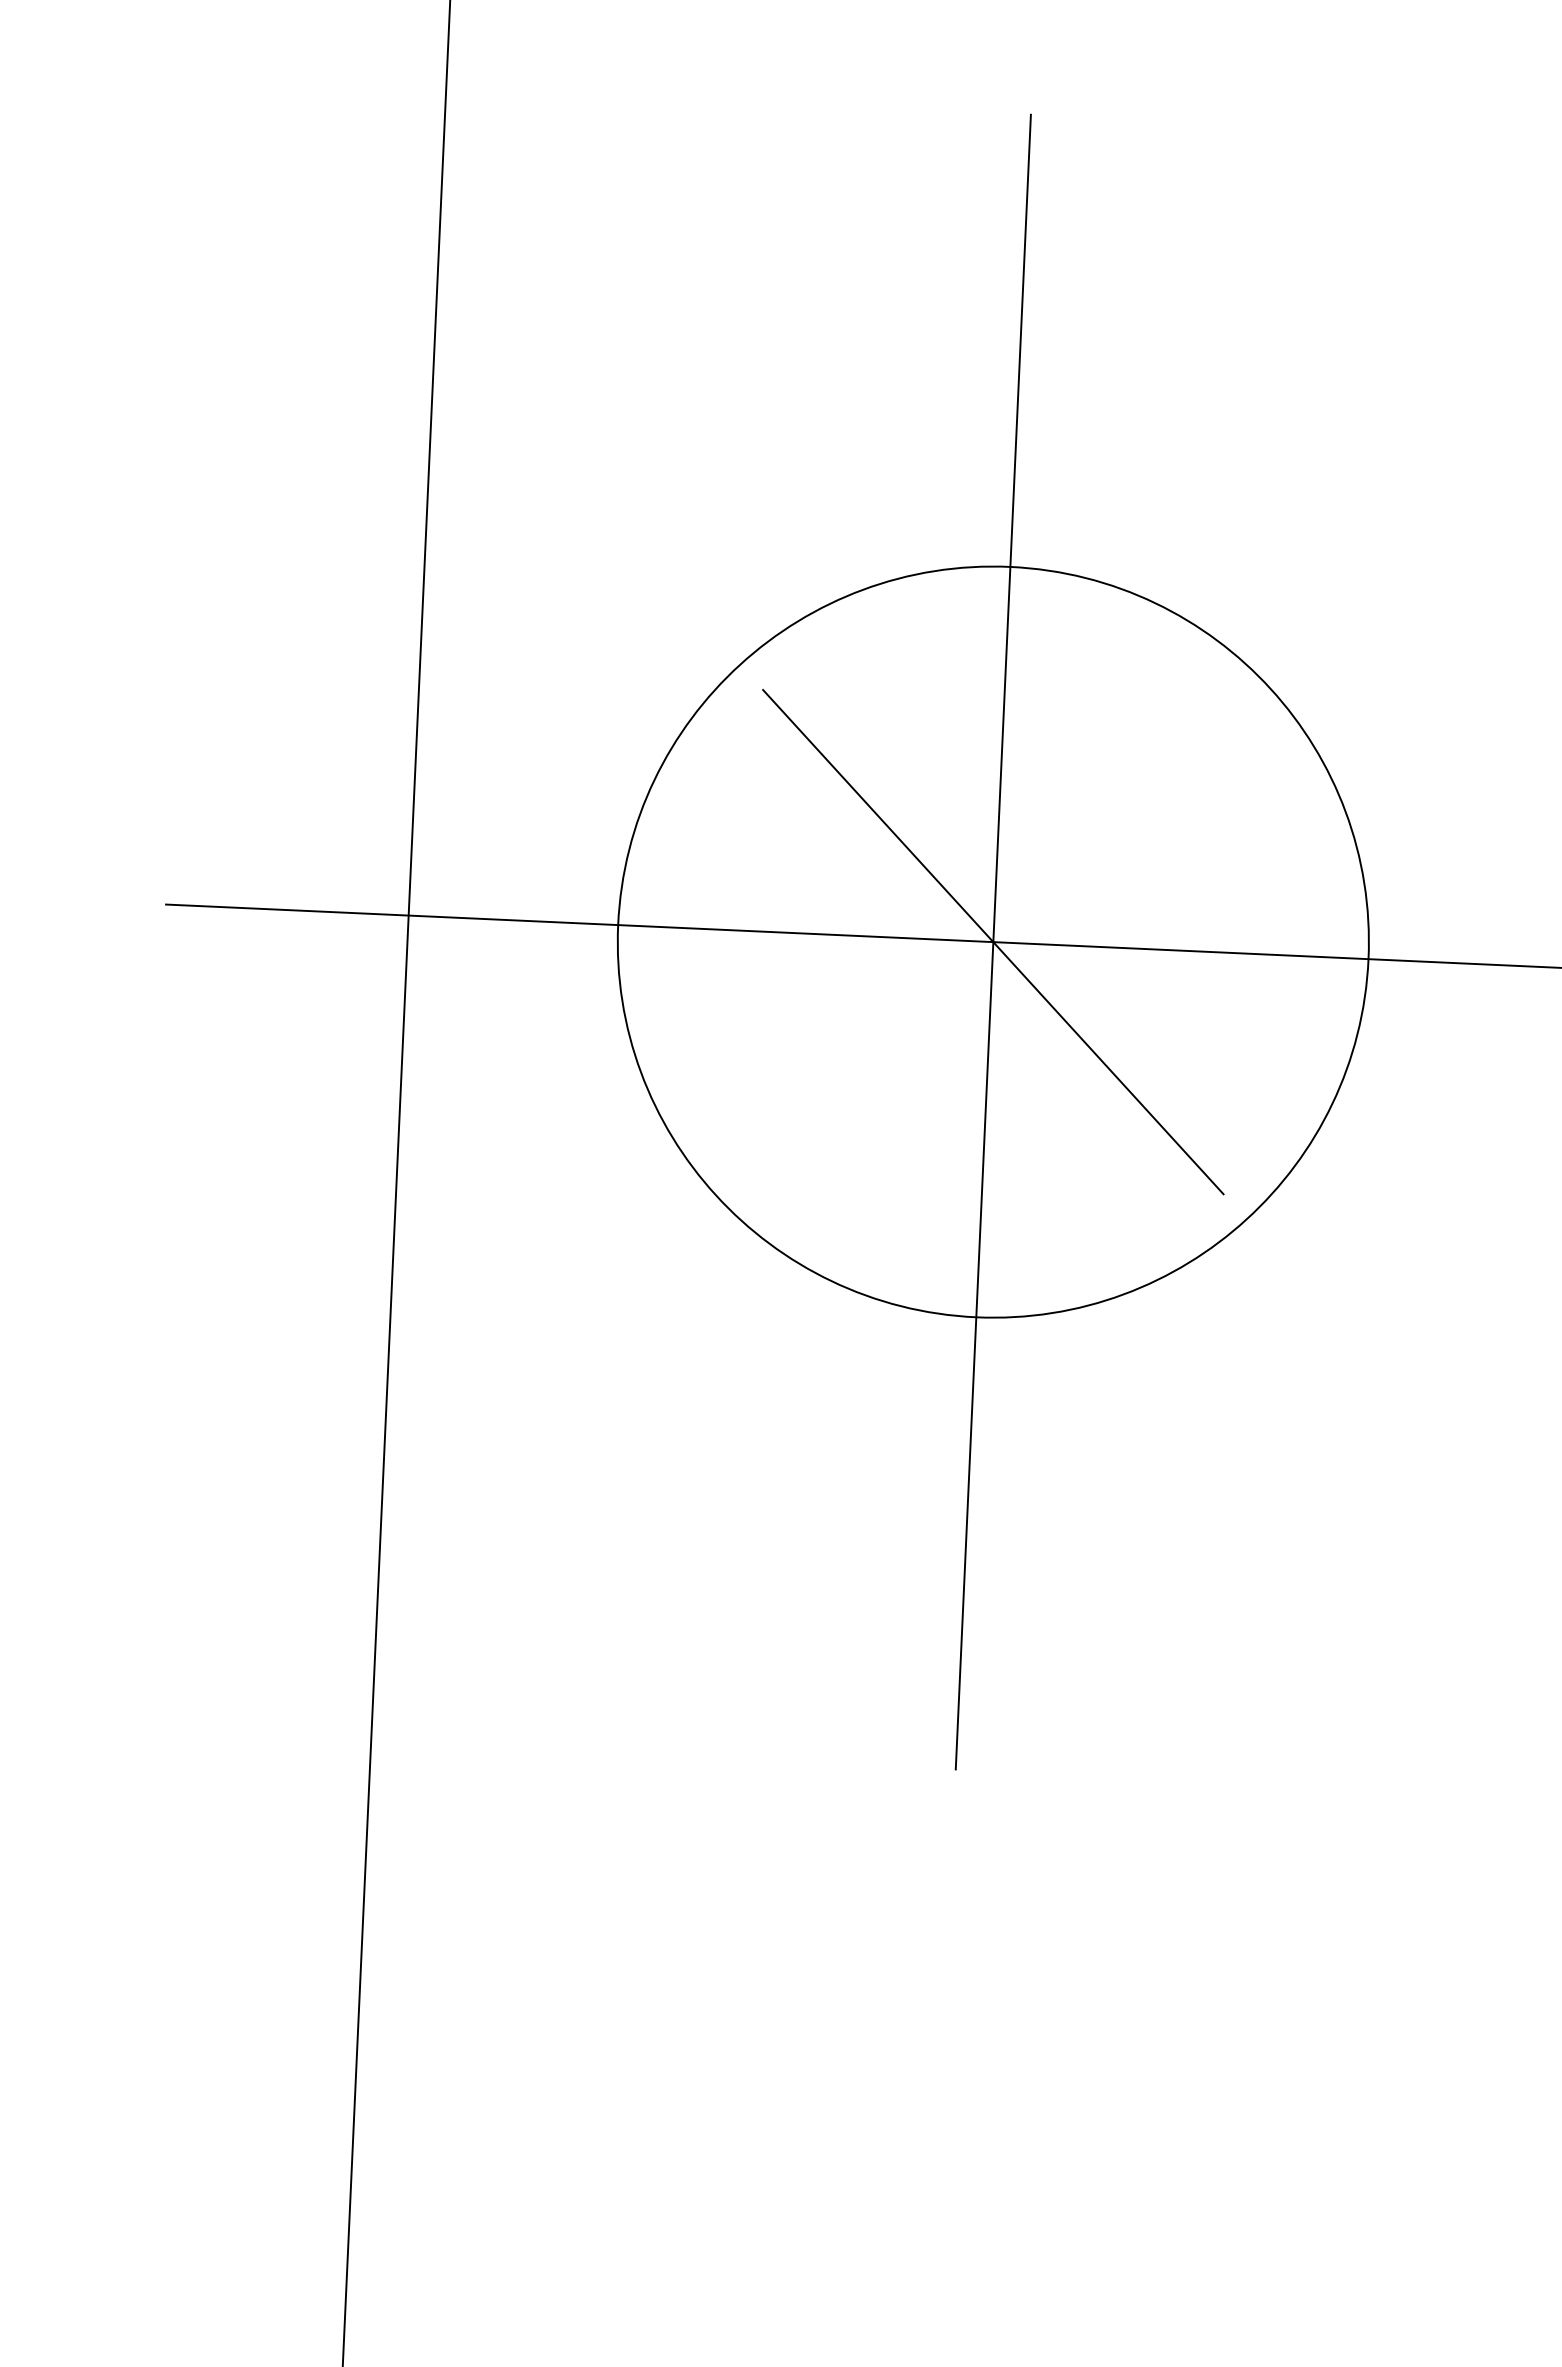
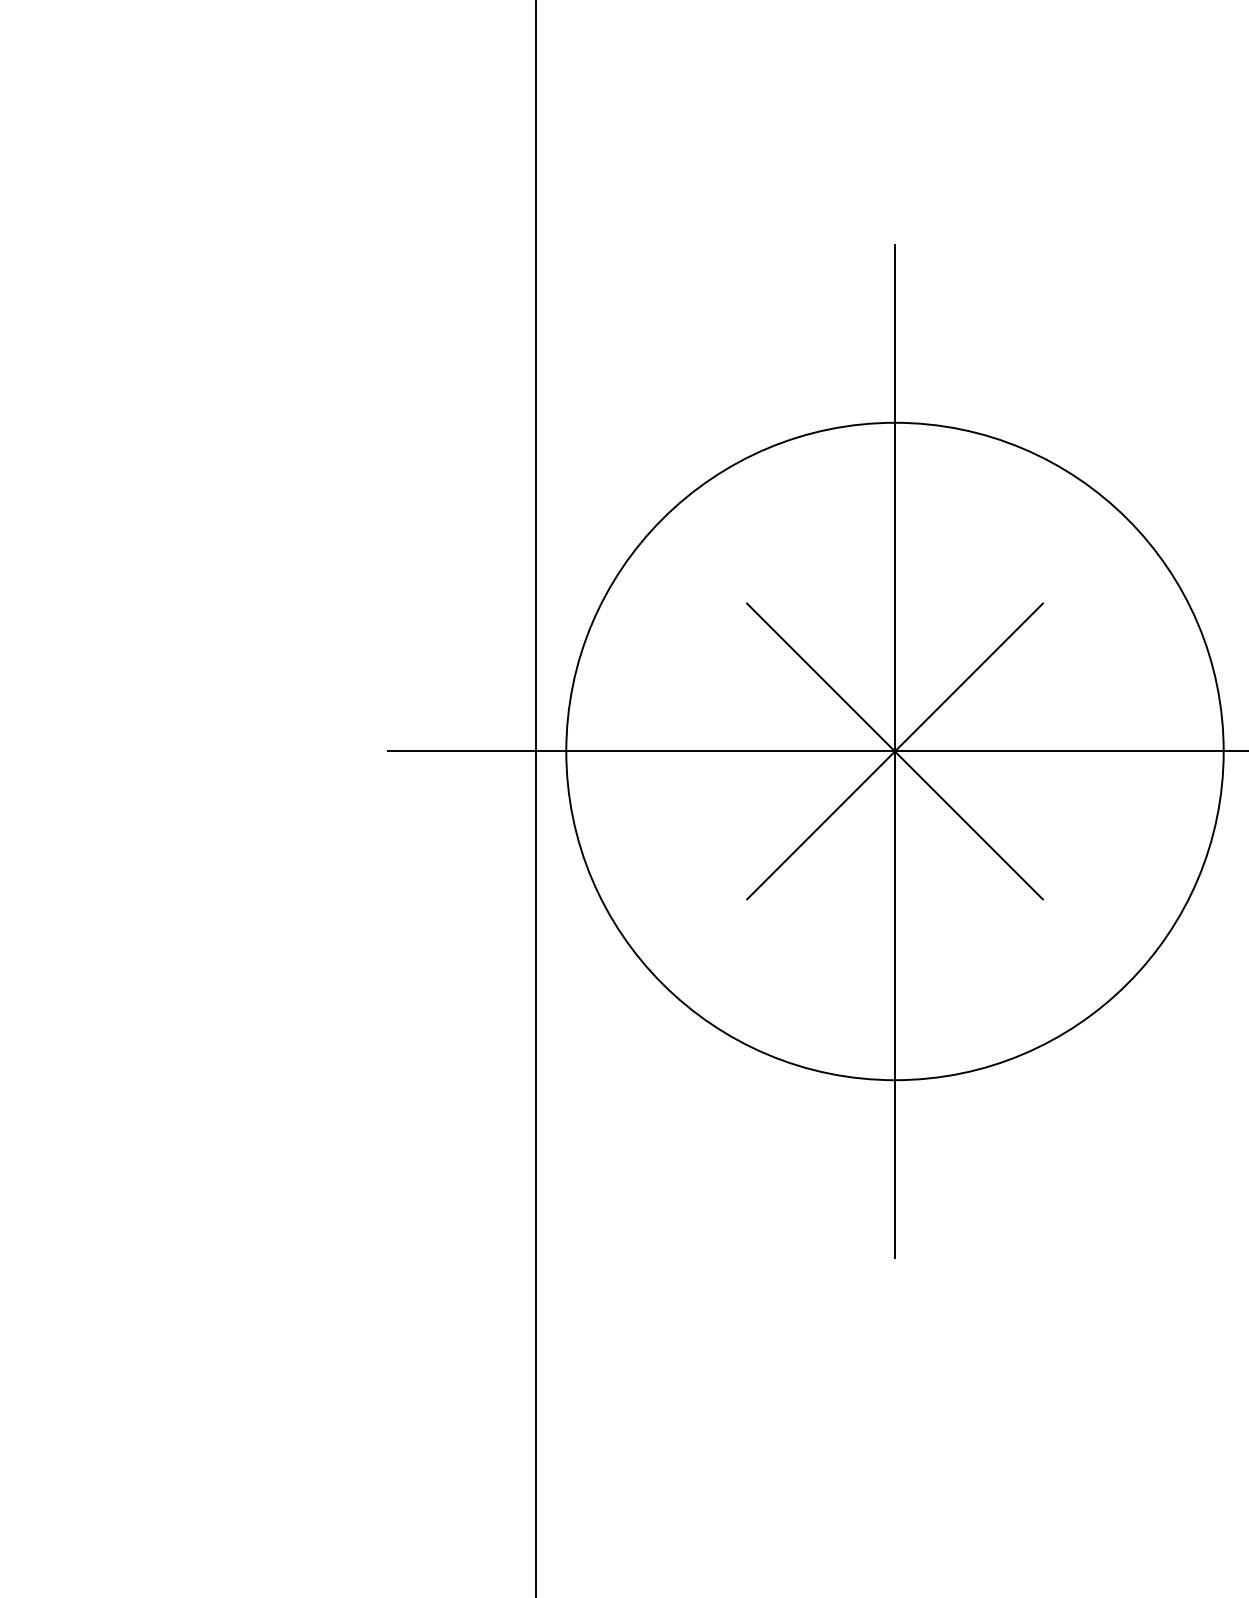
circle: (992, 942) -> (894, 751), size x1.43
line: (992, 942) -> (894, 751), added

